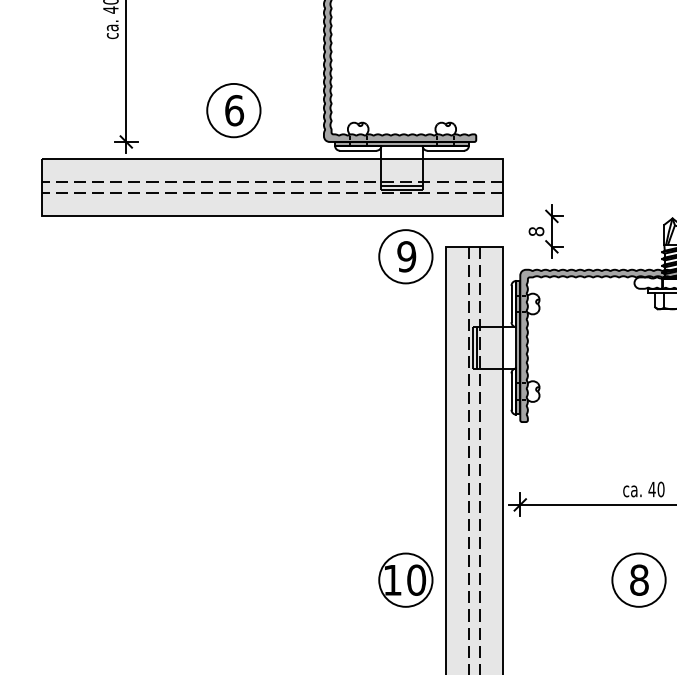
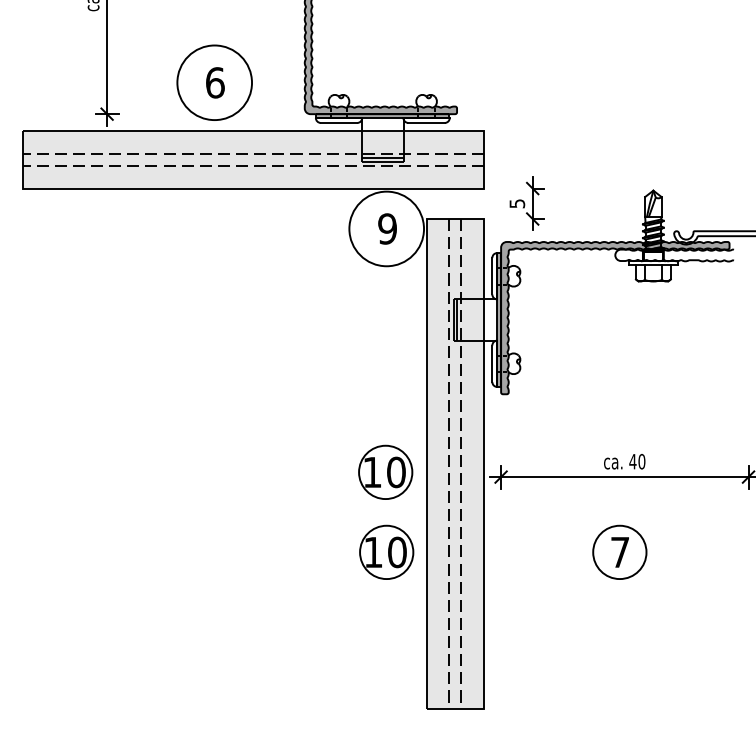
circle: (233, 110) -> (214, 82), size x1.4
text: (536, 231) -> (517, 203), 8 -> 5
circle: (405, 256) -> (386, 228), size x1.4
part: (404, 499) -> (385, 471), added
text: (639, 580) -> (620, 552), 8 -> 7

